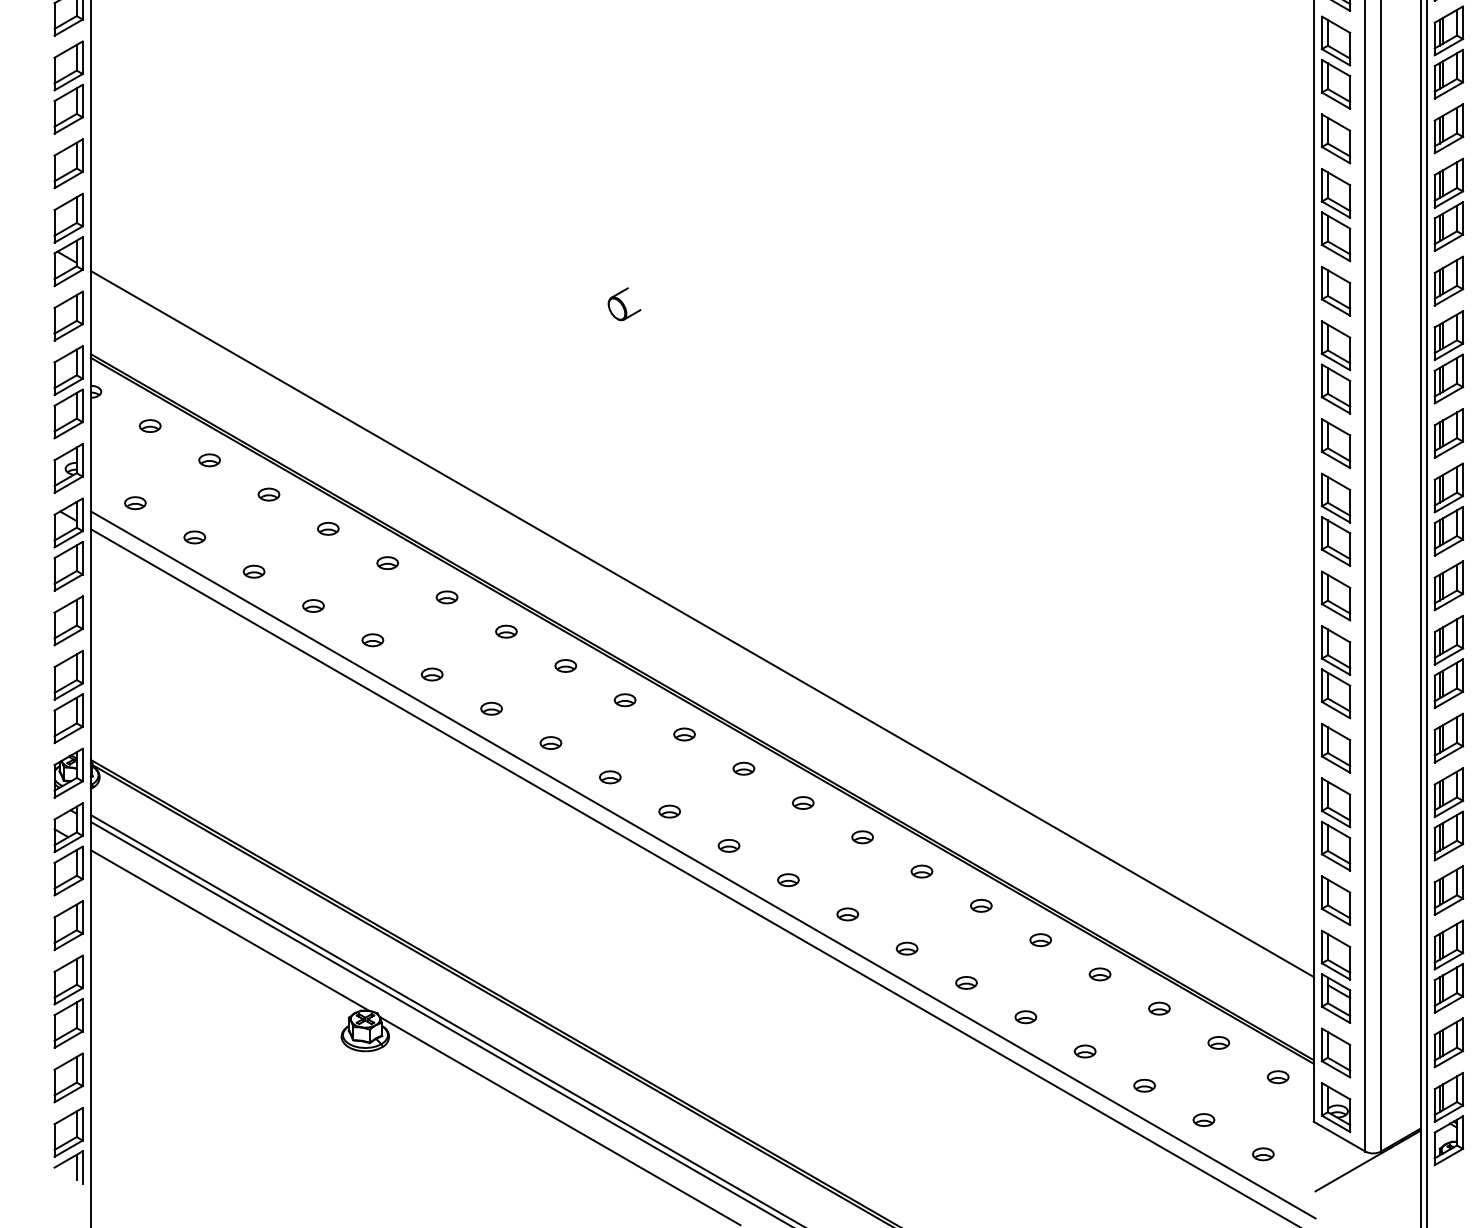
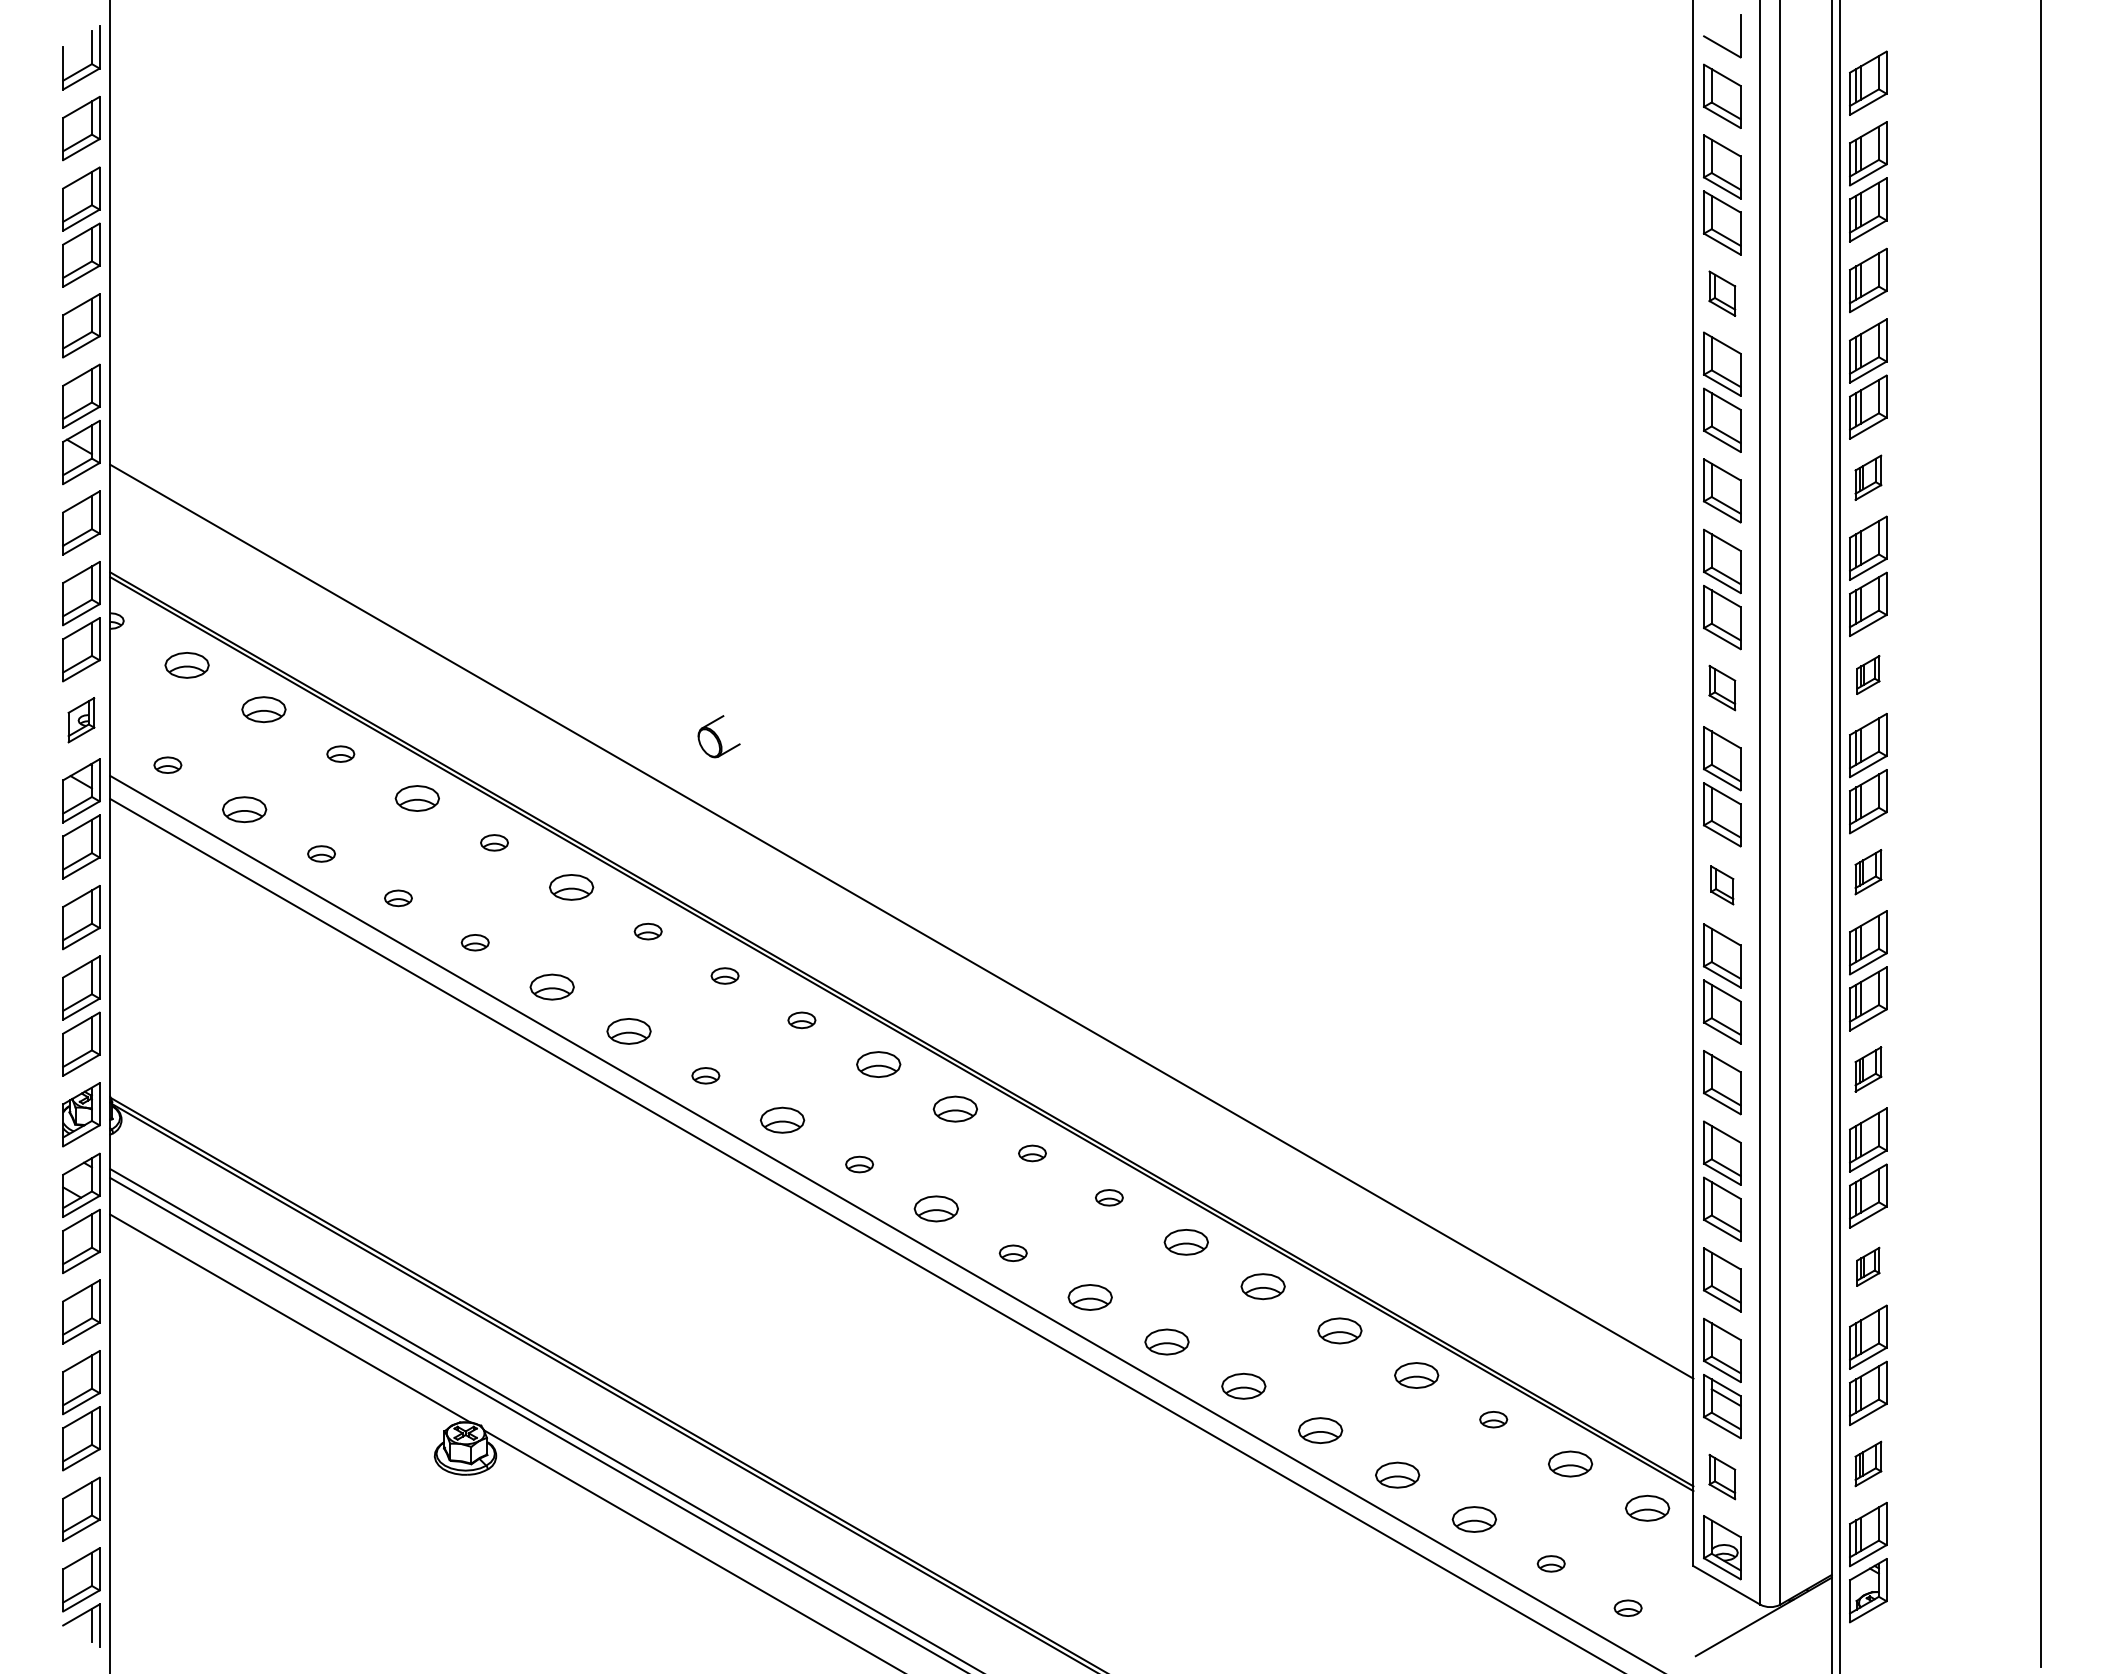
part: (1336, 138) -> (1722, 293), size x0.7
part: (1448, 280) -> (1868, 477), size x0.7
part: (624, 304) -> (718, 736), moved
part: (149, 426) -> (186, 665), size x1.6
part: (1448, 433) -> (1868, 674), size x0.6
part: (1336, 443) -> (1722, 687), size x0.7
part: (209, 460) -> (263, 709), size x1.6
part: (68, 467) -> (81, 719), size x0.7
part: (328, 528) -> (417, 798), size x1.6
part: (194, 537) -> (244, 809), size x1.6
part: (1448, 585) -> (1868, 871), size x0.7
part: (446, 596) -> (570, 886), size x1.6
part: (1336, 596) -> (1722, 885), size x0.6
part: (431, 674) -> (551, 986), size x1.6
part: (491, 708) -> (628, 1031), size x1.6
part: (684, 734) -> (878, 1064), size x1.6
part: (1448, 738) -> (1868, 1069), size x0.7
part: (743, 768) -> (955, 1108), size x1.6
part: (610, 776) -> (782, 1119), size x1.6
part: (729, 845) -> (936, 1208), size x1.6
part: (921, 871) -> (1185, 1241), size x1.6
part: (1448, 890) -> (1868, 1266), size x0.6
part: (980, 905) -> (1262, 1286), size x1.6
part: (847, 914) -> (1089, 1297), size x1.6
part: (1040, 939) -> (1339, 1330), size x1.6
part: (906, 948) -> (1166, 1341), size x1.6
part: (1099, 973) -> (1416, 1374), size x1.6
part: (966, 983) -> (1243, 1386), size x1.6
part: (1025, 1017) -> (1320, 1430), size x1.6
part: (1218, 1042) -> (1570, 1463), size x1.6
part: (1448, 1042) -> (1868, 1463), size x0.7
part: (1085, 1051) -> (1397, 1474), size x1.6
part: (1336, 1052) -> (1722, 1476), size x0.7
part: (1277, 1077) -> (1646, 1508), size x1.6
part: (1144, 1085) -> (1474, 1519), size x1.6

